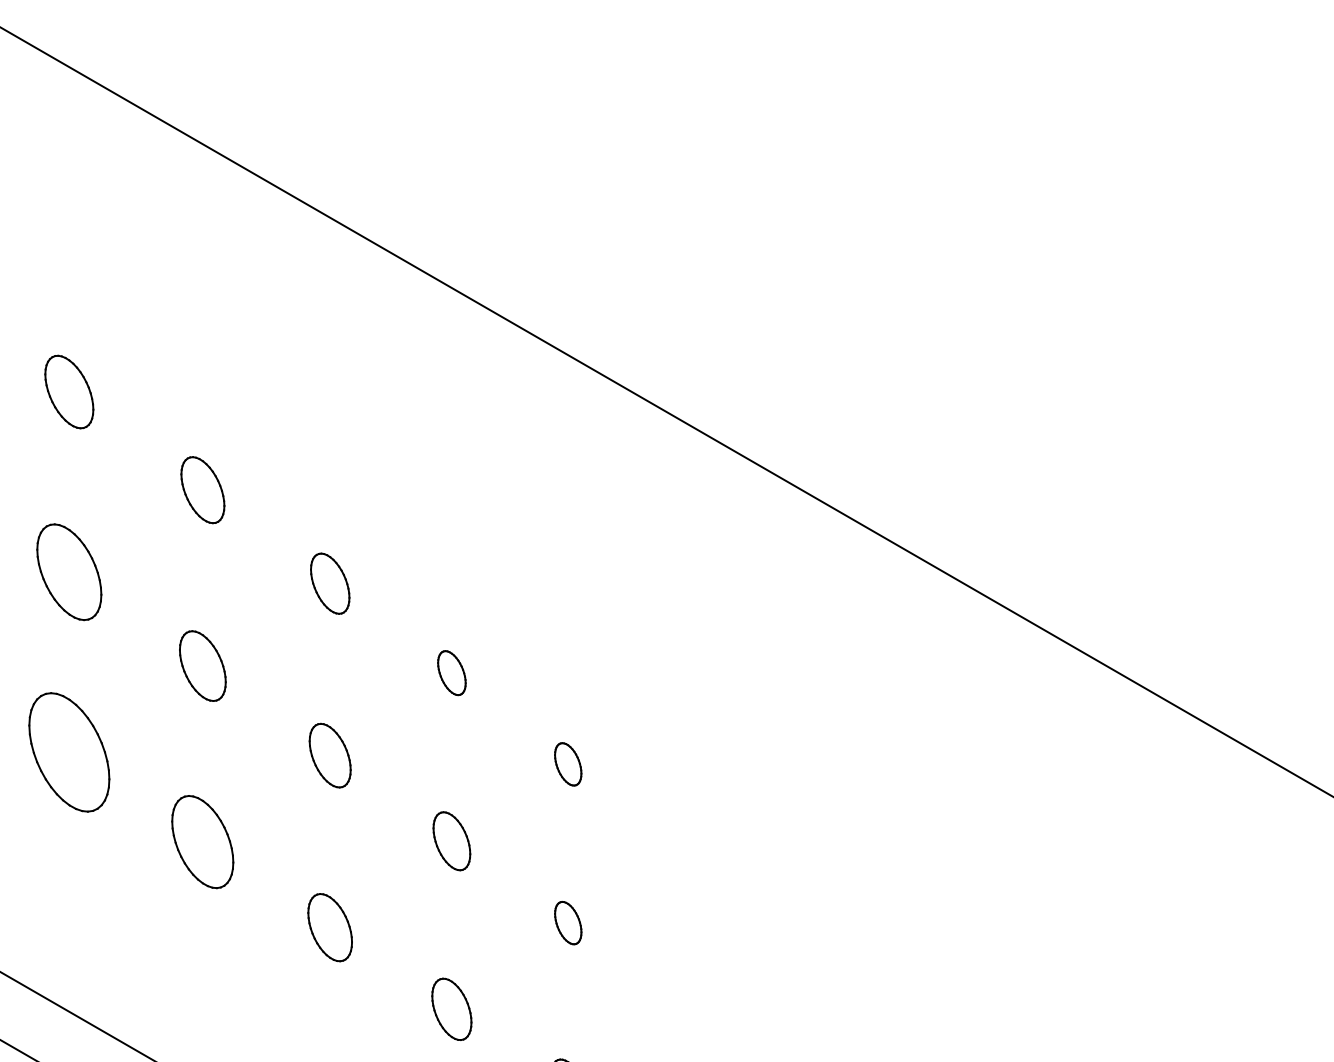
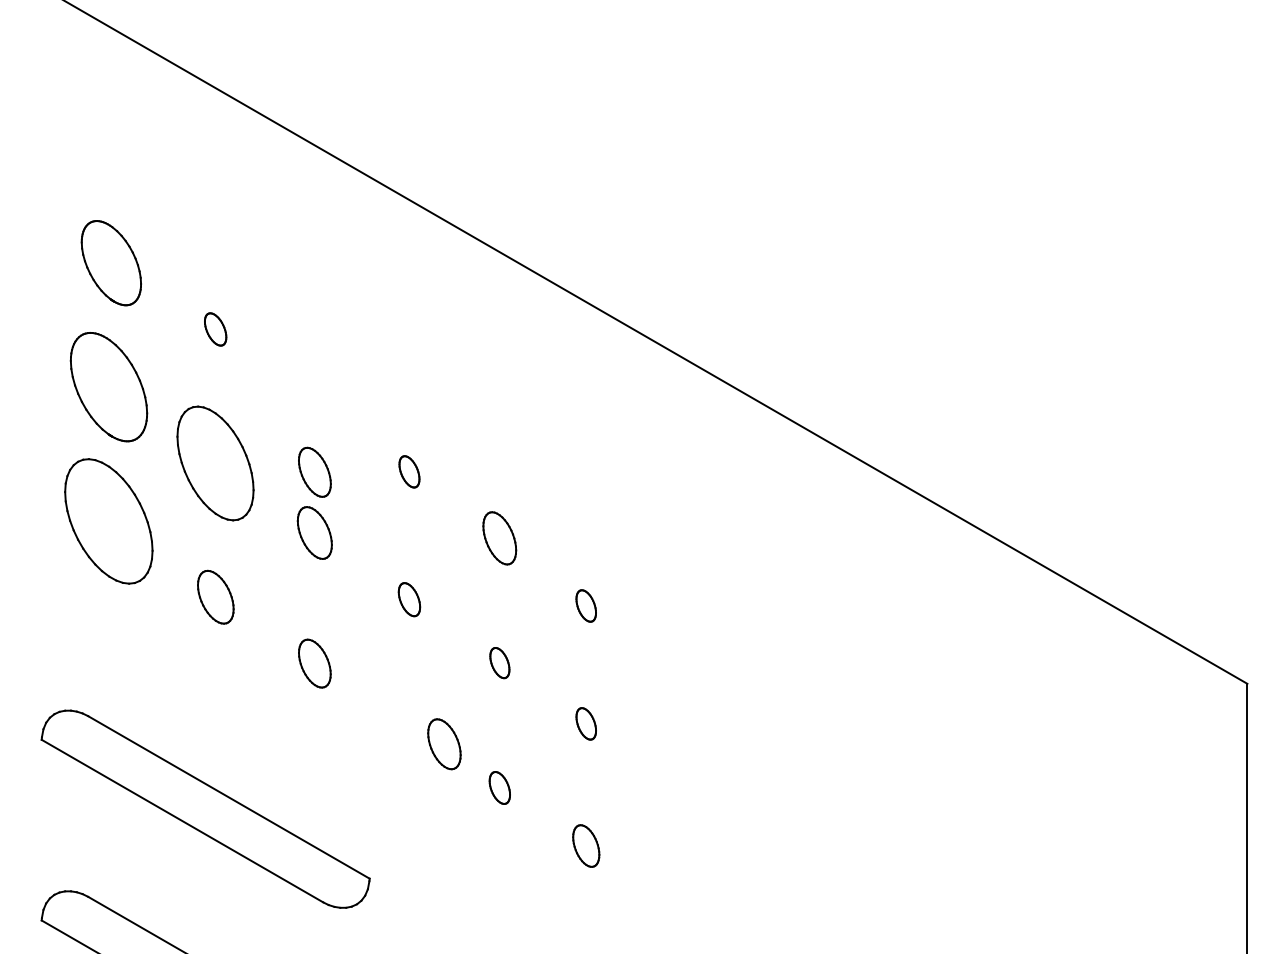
part: (69, 392) -> (215, 329), size x0.6
part: (202, 489) -> (314, 471), moved
part: (69, 571) -> (215, 462), size x1.6
part: (330, 583) -> (409, 471), size x0.7
part: (451, 672) -> (499, 537), size x1.6
part: (69, 752) -> (215, 597), size x0.6
part: (330, 755) -> (409, 599), size x0.7
part: (451, 840) -> (499, 662), size x0.7
part: (202, 841) -> (314, 663), size x0.7
part: (330, 927) -> (444, 744), moved
part: (451, 1008) -> (499, 787), size x0.7

